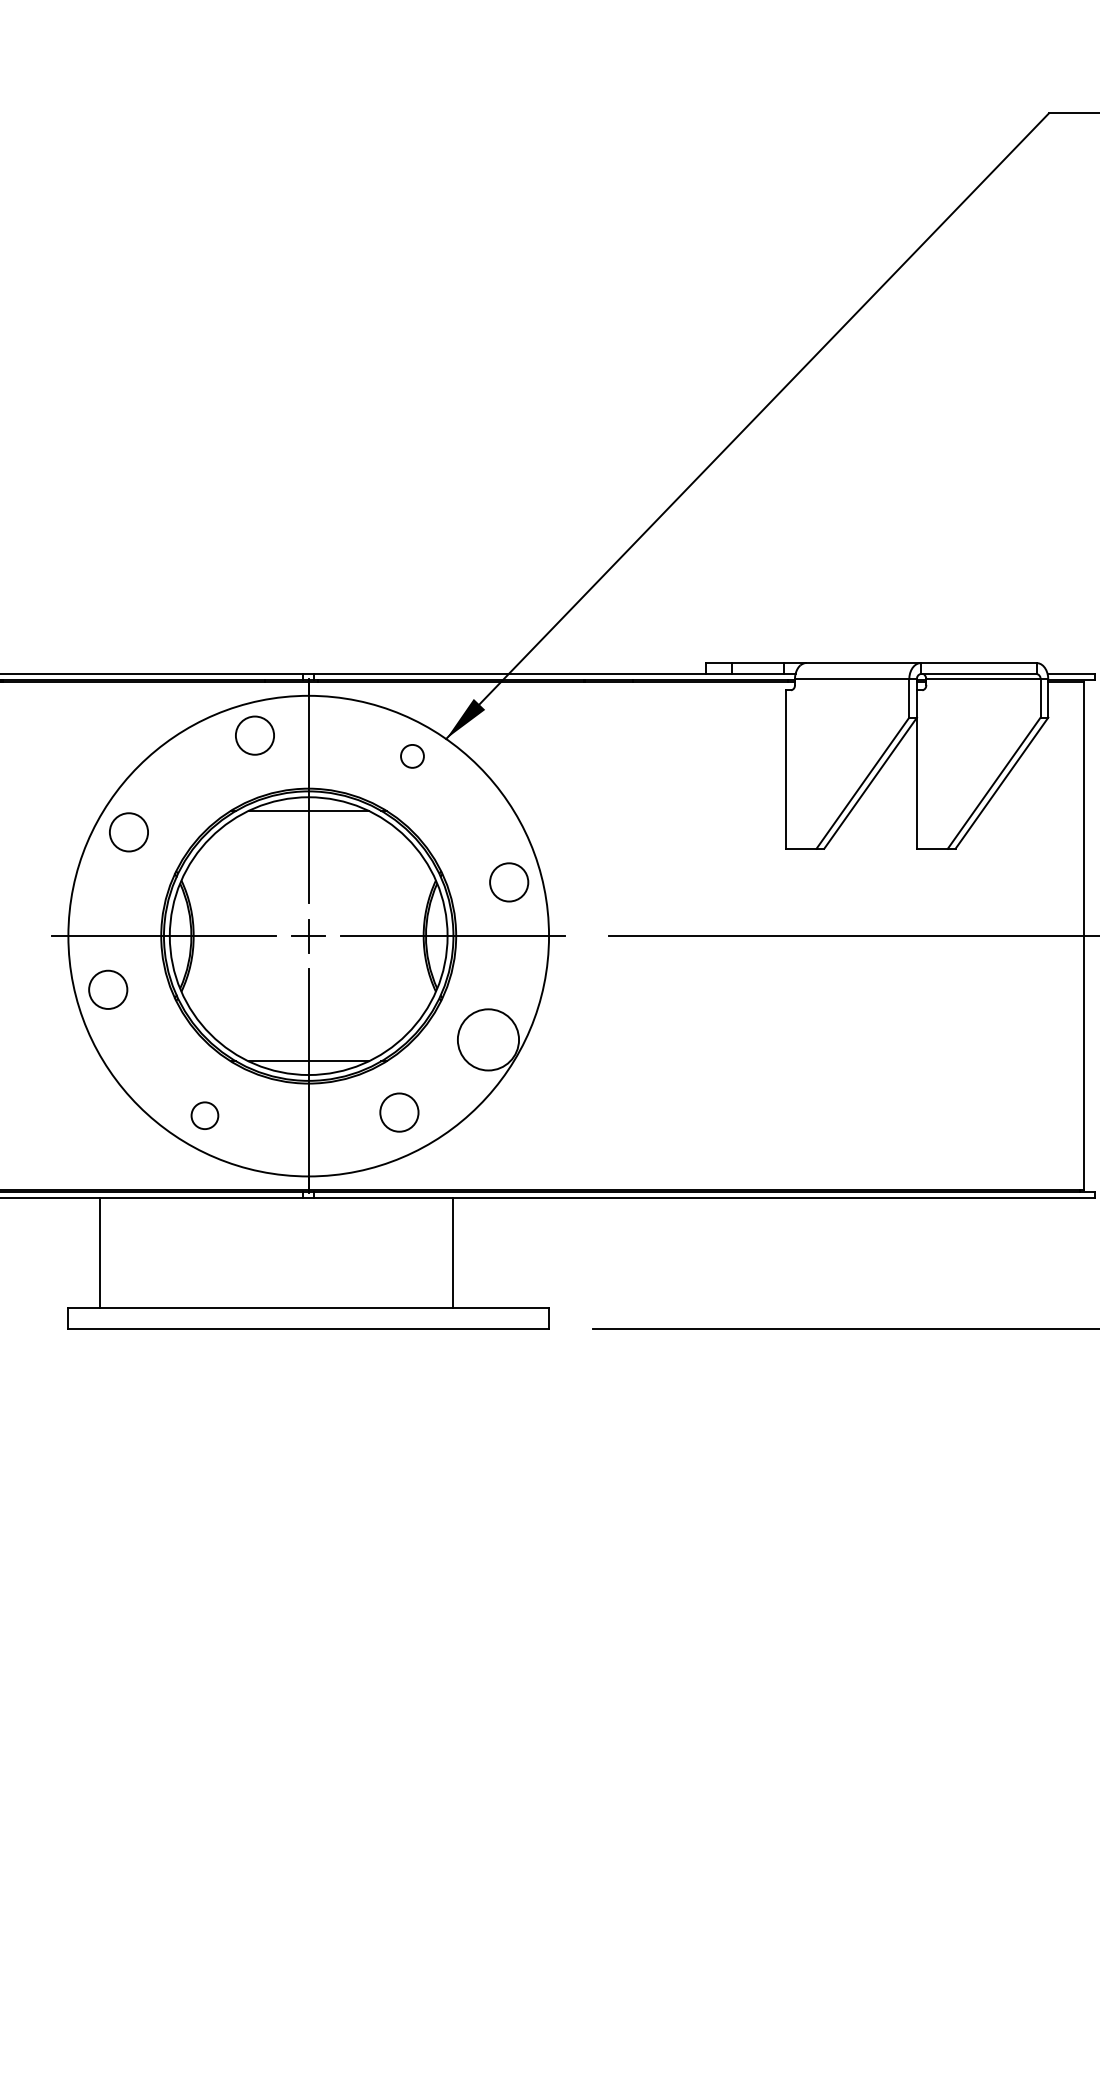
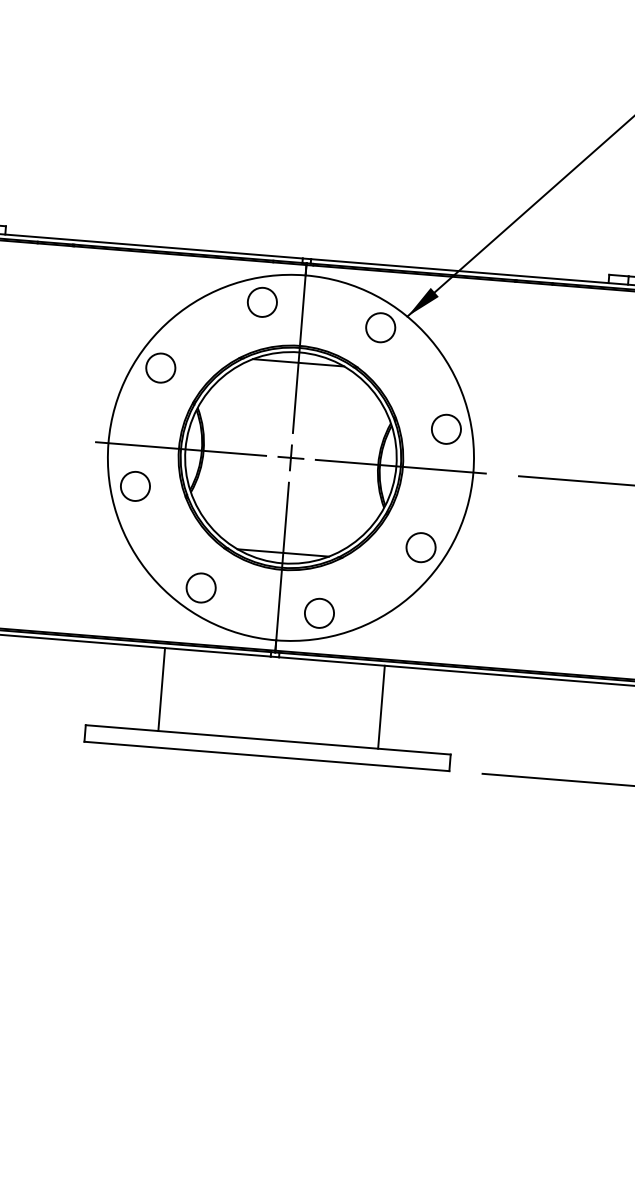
circle: (412, 756) -> (380, 327), size x1.67
circle: (488, 1039) -> (421, 547), size x0.62
circle: (399, 1112) -> (319, 613), moved
circle: (204, 1115) -> (200, 587), size x1.43
line: (99, 1252) -> (161, 689), moved

